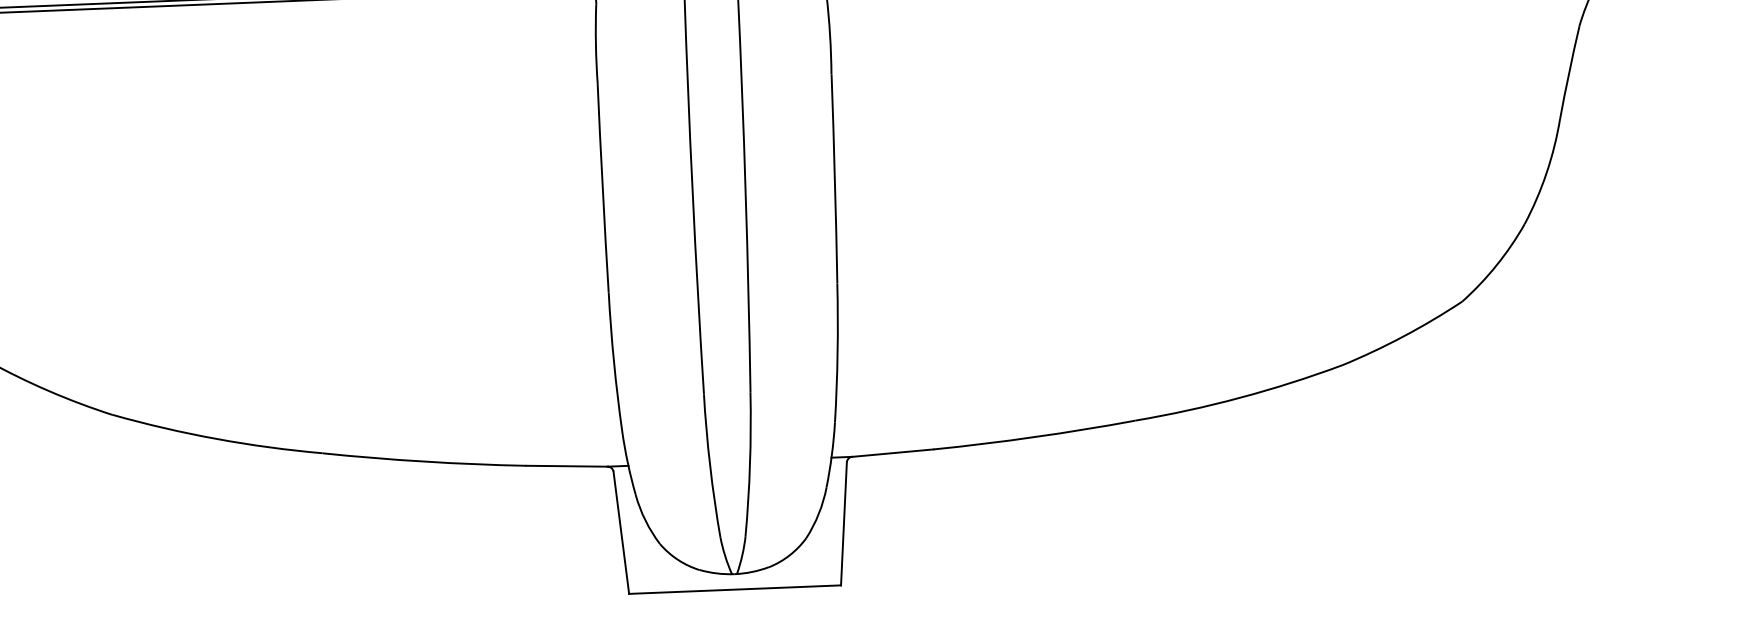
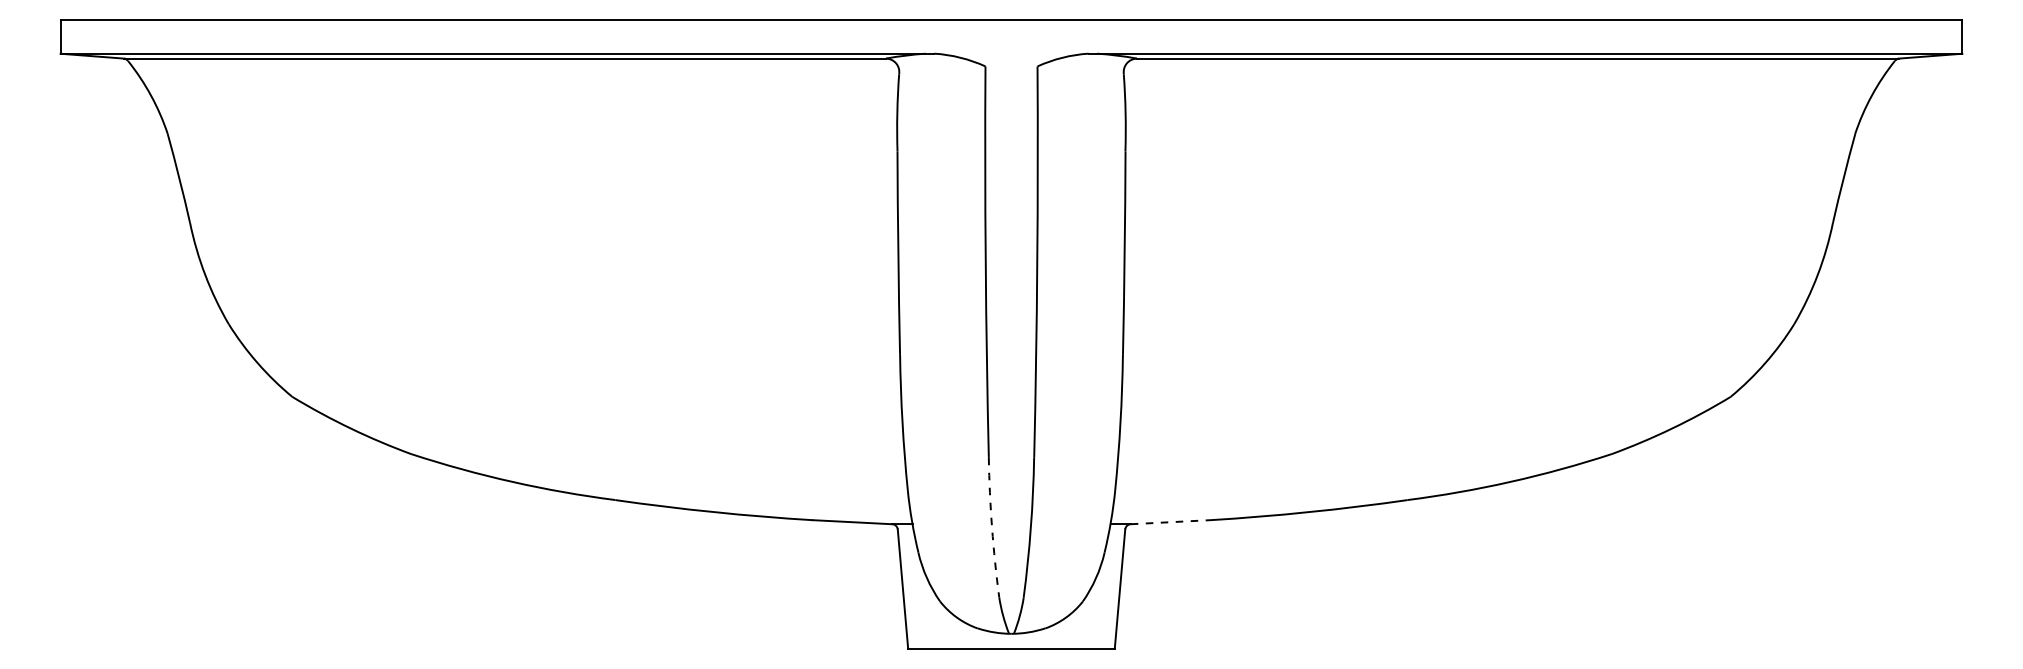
line: (892, 453) -> (1170, 522), solid -> dashed
arc: (710, 465) -> (992, 527), solid -> dashed

